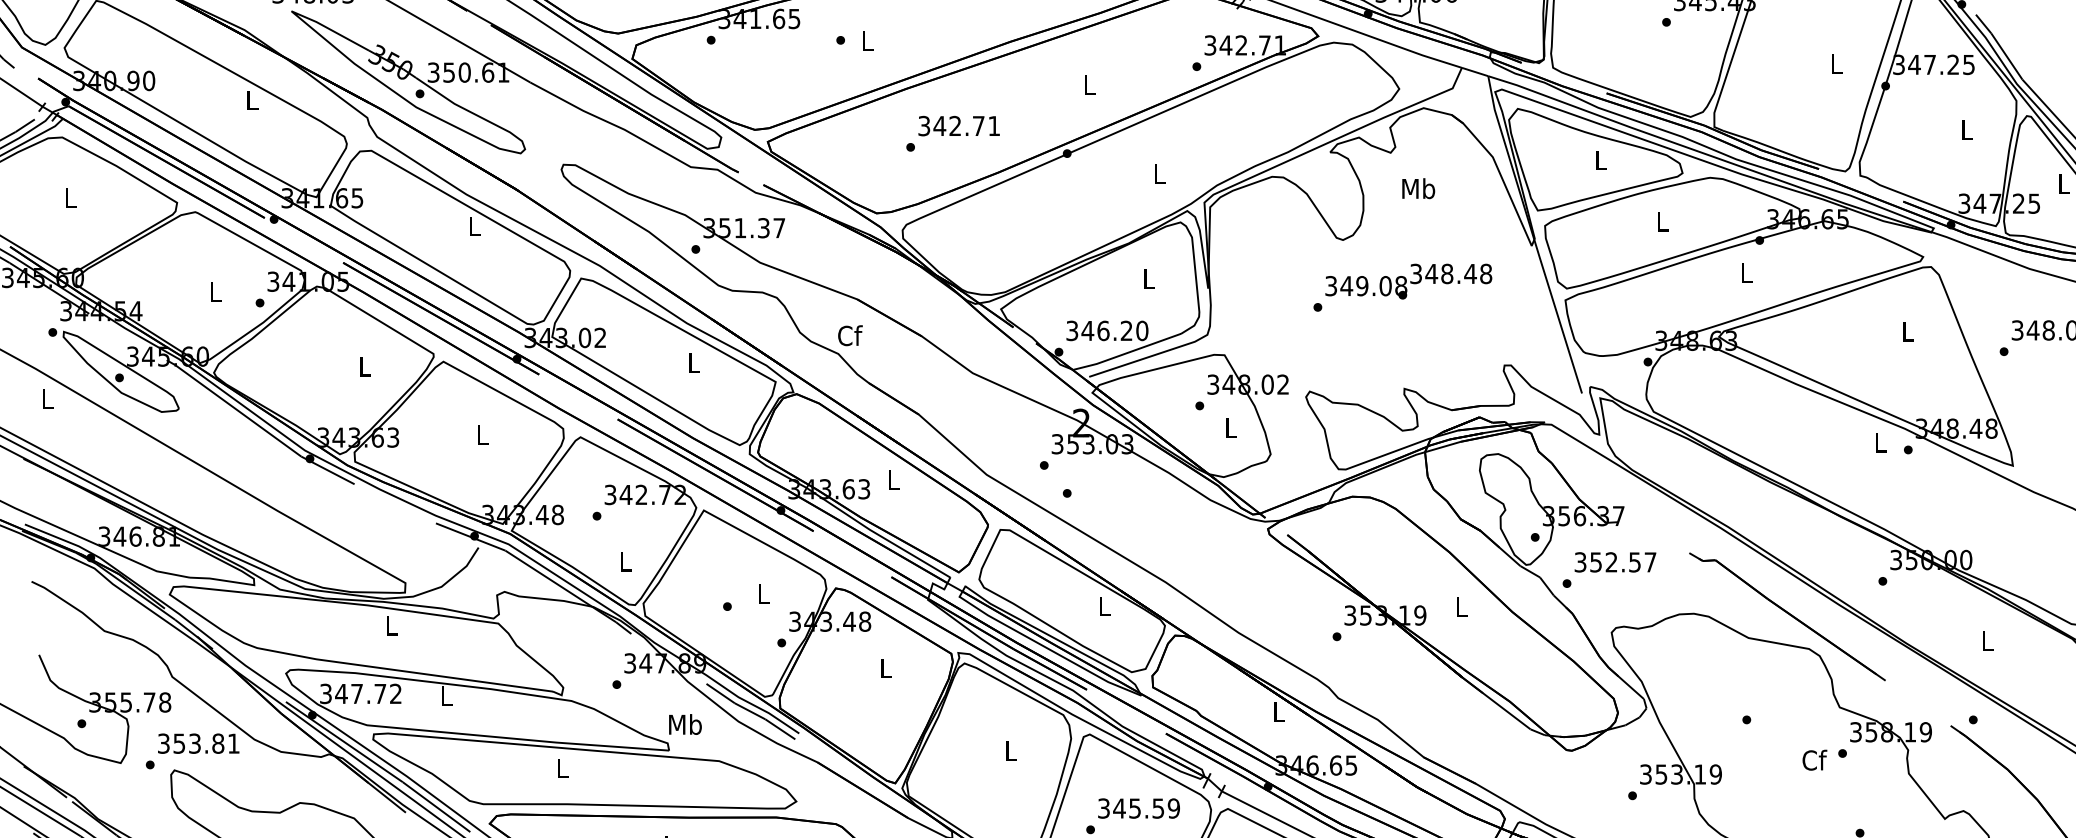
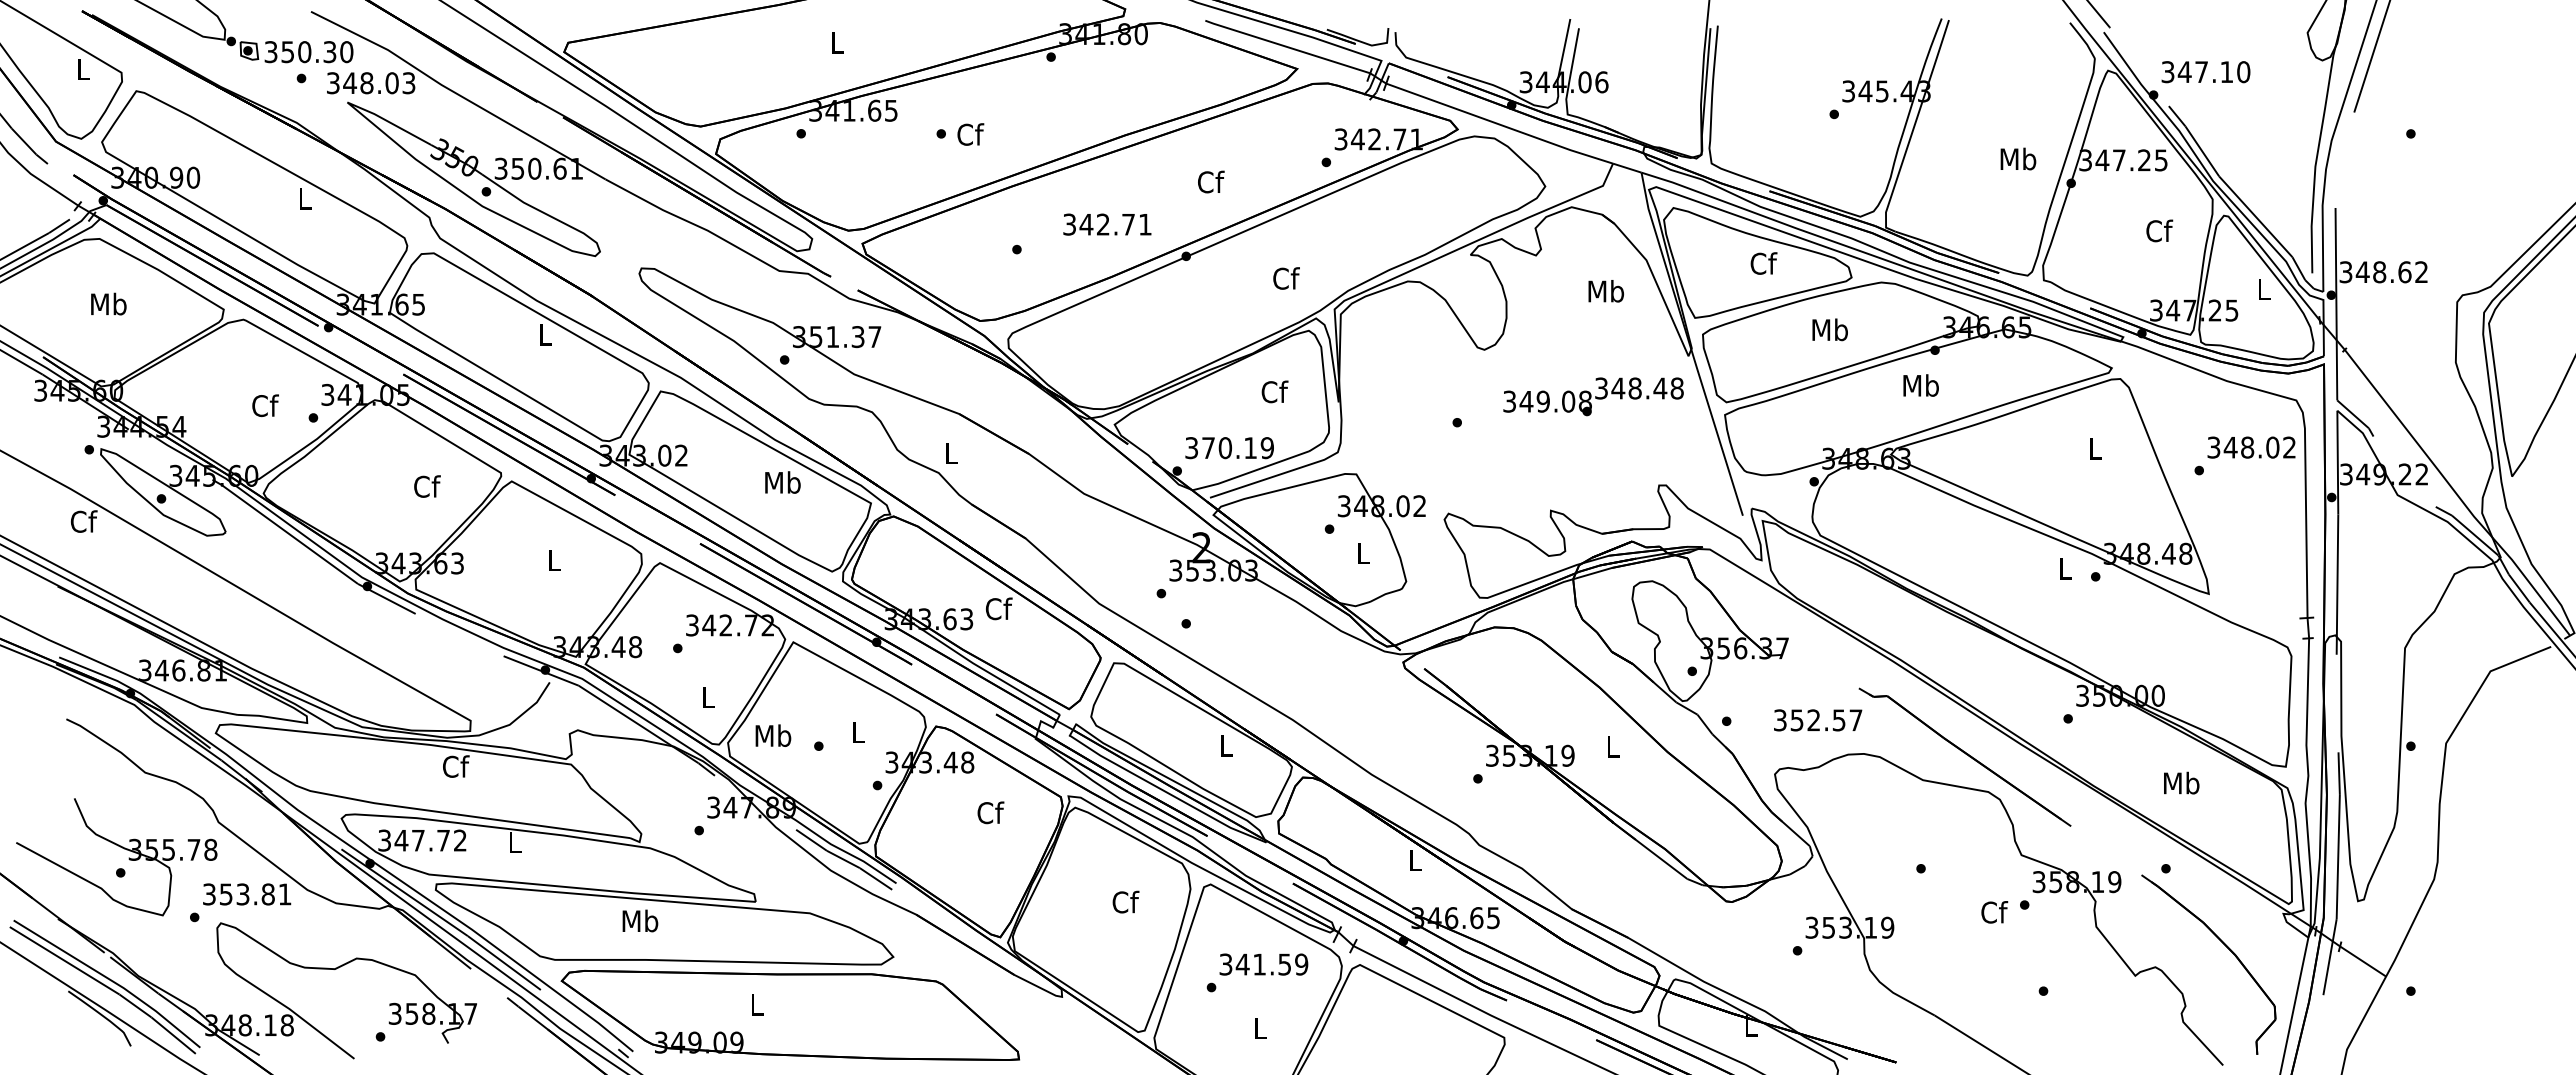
text: (867, 40) -> (970, 134), L -> Cf
text: (1836, 63) -> (2018, 158), L -> Mb
text: (1090, 84) -> (1211, 181), L -> Cf
text: (959, 125) -> (1107, 224), moved
text: (1967, 129) -> (2159, 230), L -> Cf
text: (1601, 160) -> (1763, 263), L -> Cf
text: (1159, 174) -> (1286, 278), L -> Cf
text: (1417, 188) -> (1605, 291), moved
text: (70, 197) -> (108, 303), L -> Mb
text: (1662, 221) -> (1829, 329), L -> Mb
text: (1746, 273) -> (1920, 385), L -> Mb
text: (1148, 278) -> (1274, 391), L -> Cf
text: (1408, 281) -> (1593, 396), moved
text: (215, 291) -> (265, 405), L -> Cf
text: (1114, 331) -> (1237, 448), 346.20 -> 370.19
text: (850, 335) -> (951, 453), Cf -> L
text: (693, 362) -> (782, 482), L -> Mb
text: (365, 366) -> (427, 486), L -> Cf
text: (47, 398) -> (83, 521), L -> Cf
text: (893, 479) -> (998, 608), L -> Cf
text: (1615, 562) -> (1818, 720), moved
text: (392, 625) -> (456, 766), L -> Cf
text: (1987, 640) -> (2181, 782), L -> Mb
text: (886, 667) -> (990, 812), L -> Cf
text: (685, 724) -> (773, 735), moved
text: (1011, 750) -> (1125, 901), L -> Cf
text: (562, 767) -> (640, 920), L -> Mb
text: (1134, 808) -> (1259, 964), 345.59 -> 341.59

